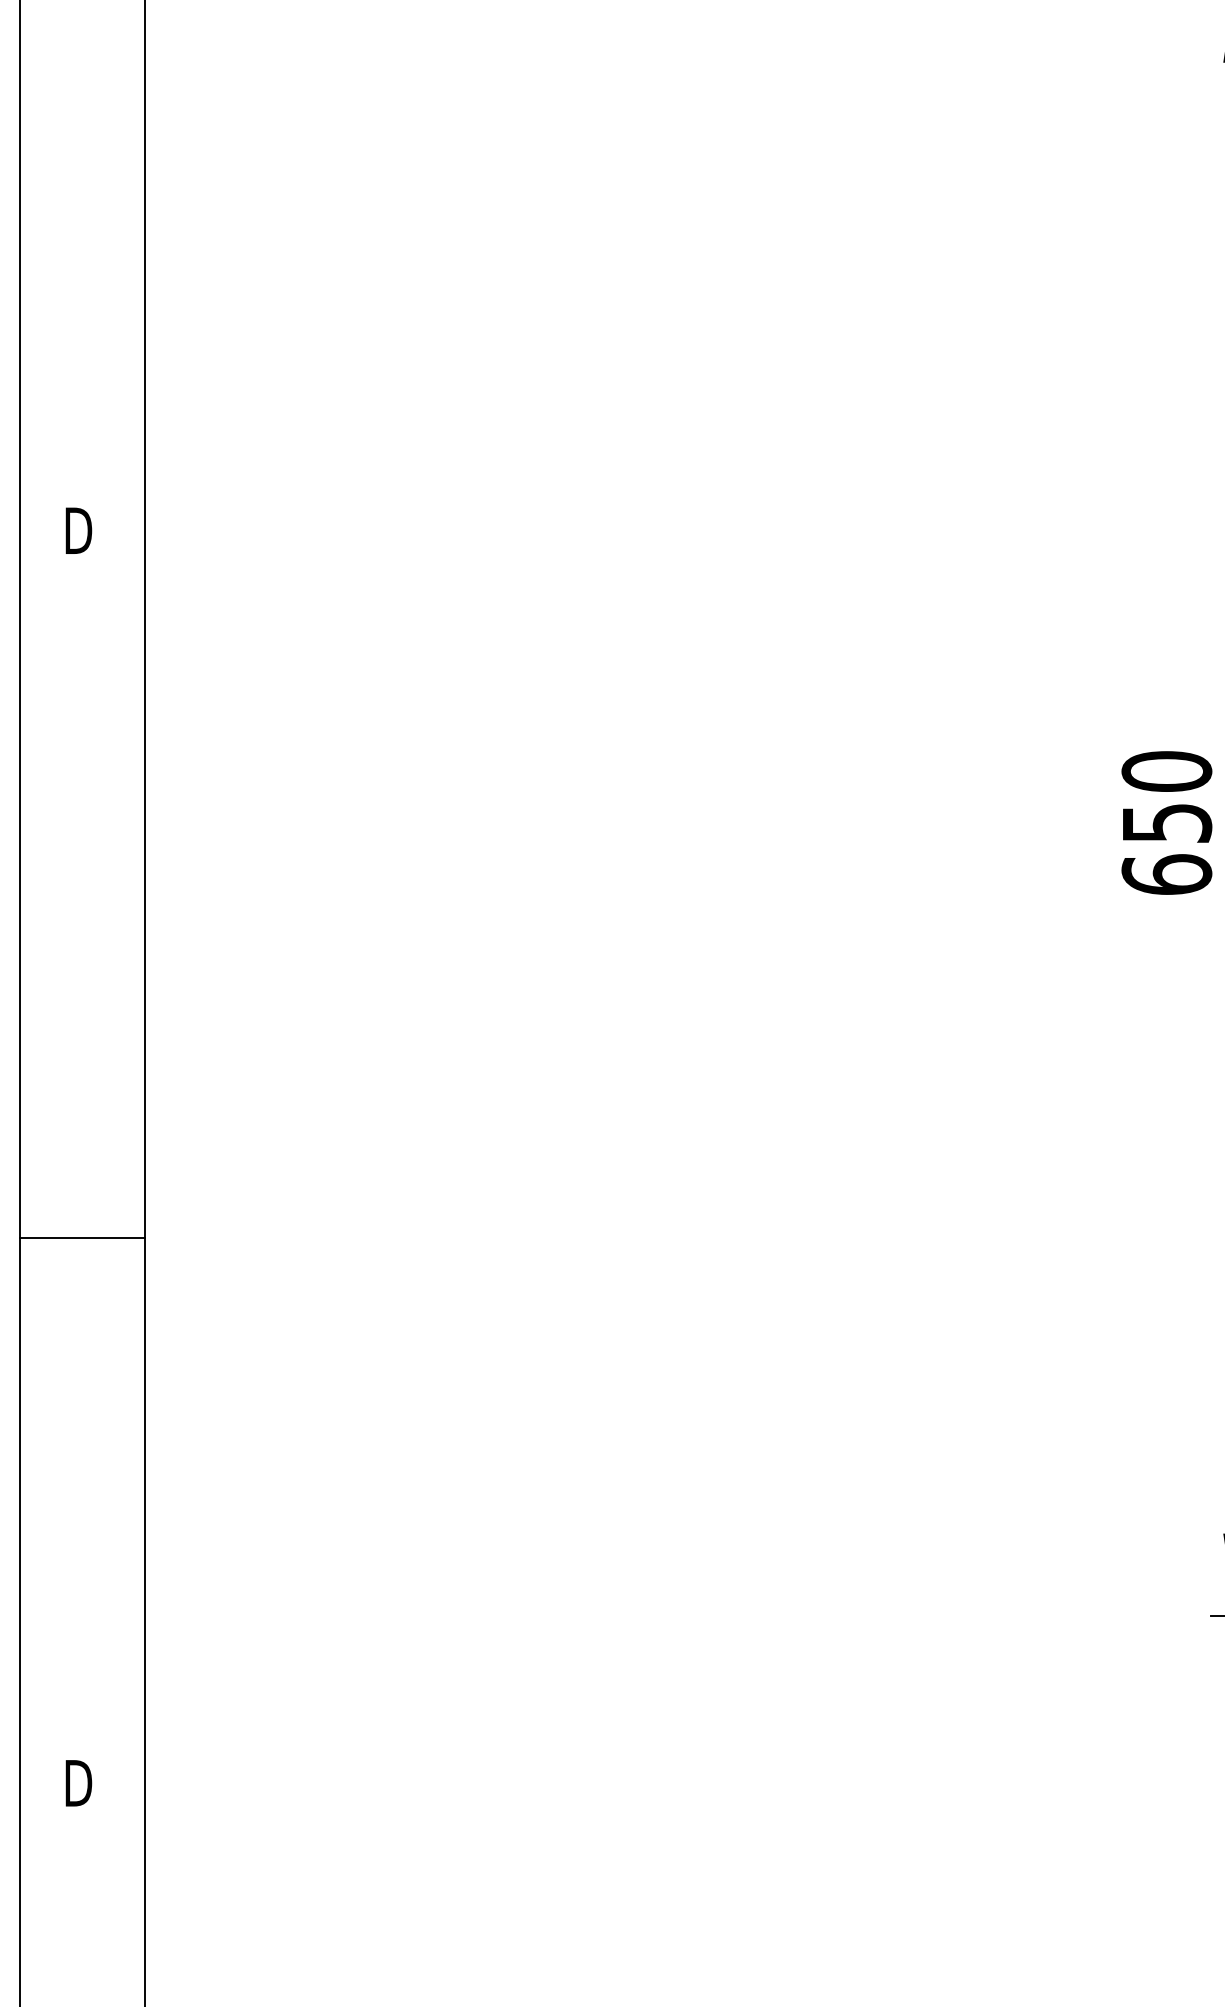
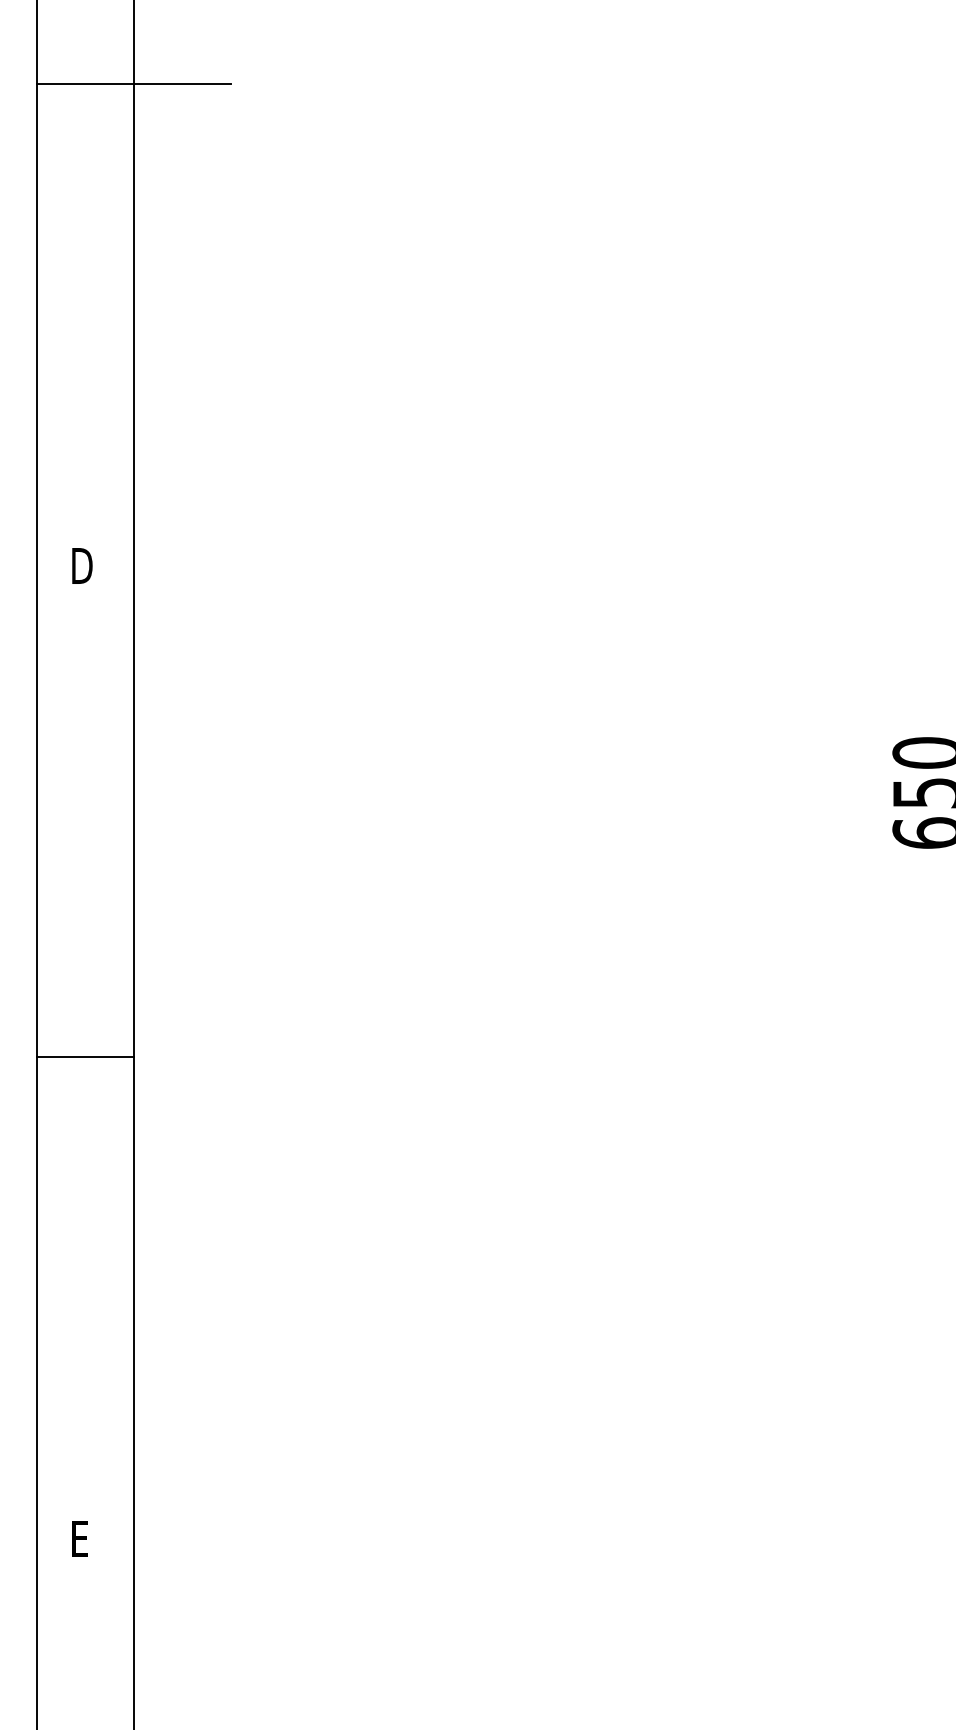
line: (81, 1238) -> (84, 1057), moved
text: (79, 1782) -> (82, 1538), D -> E

